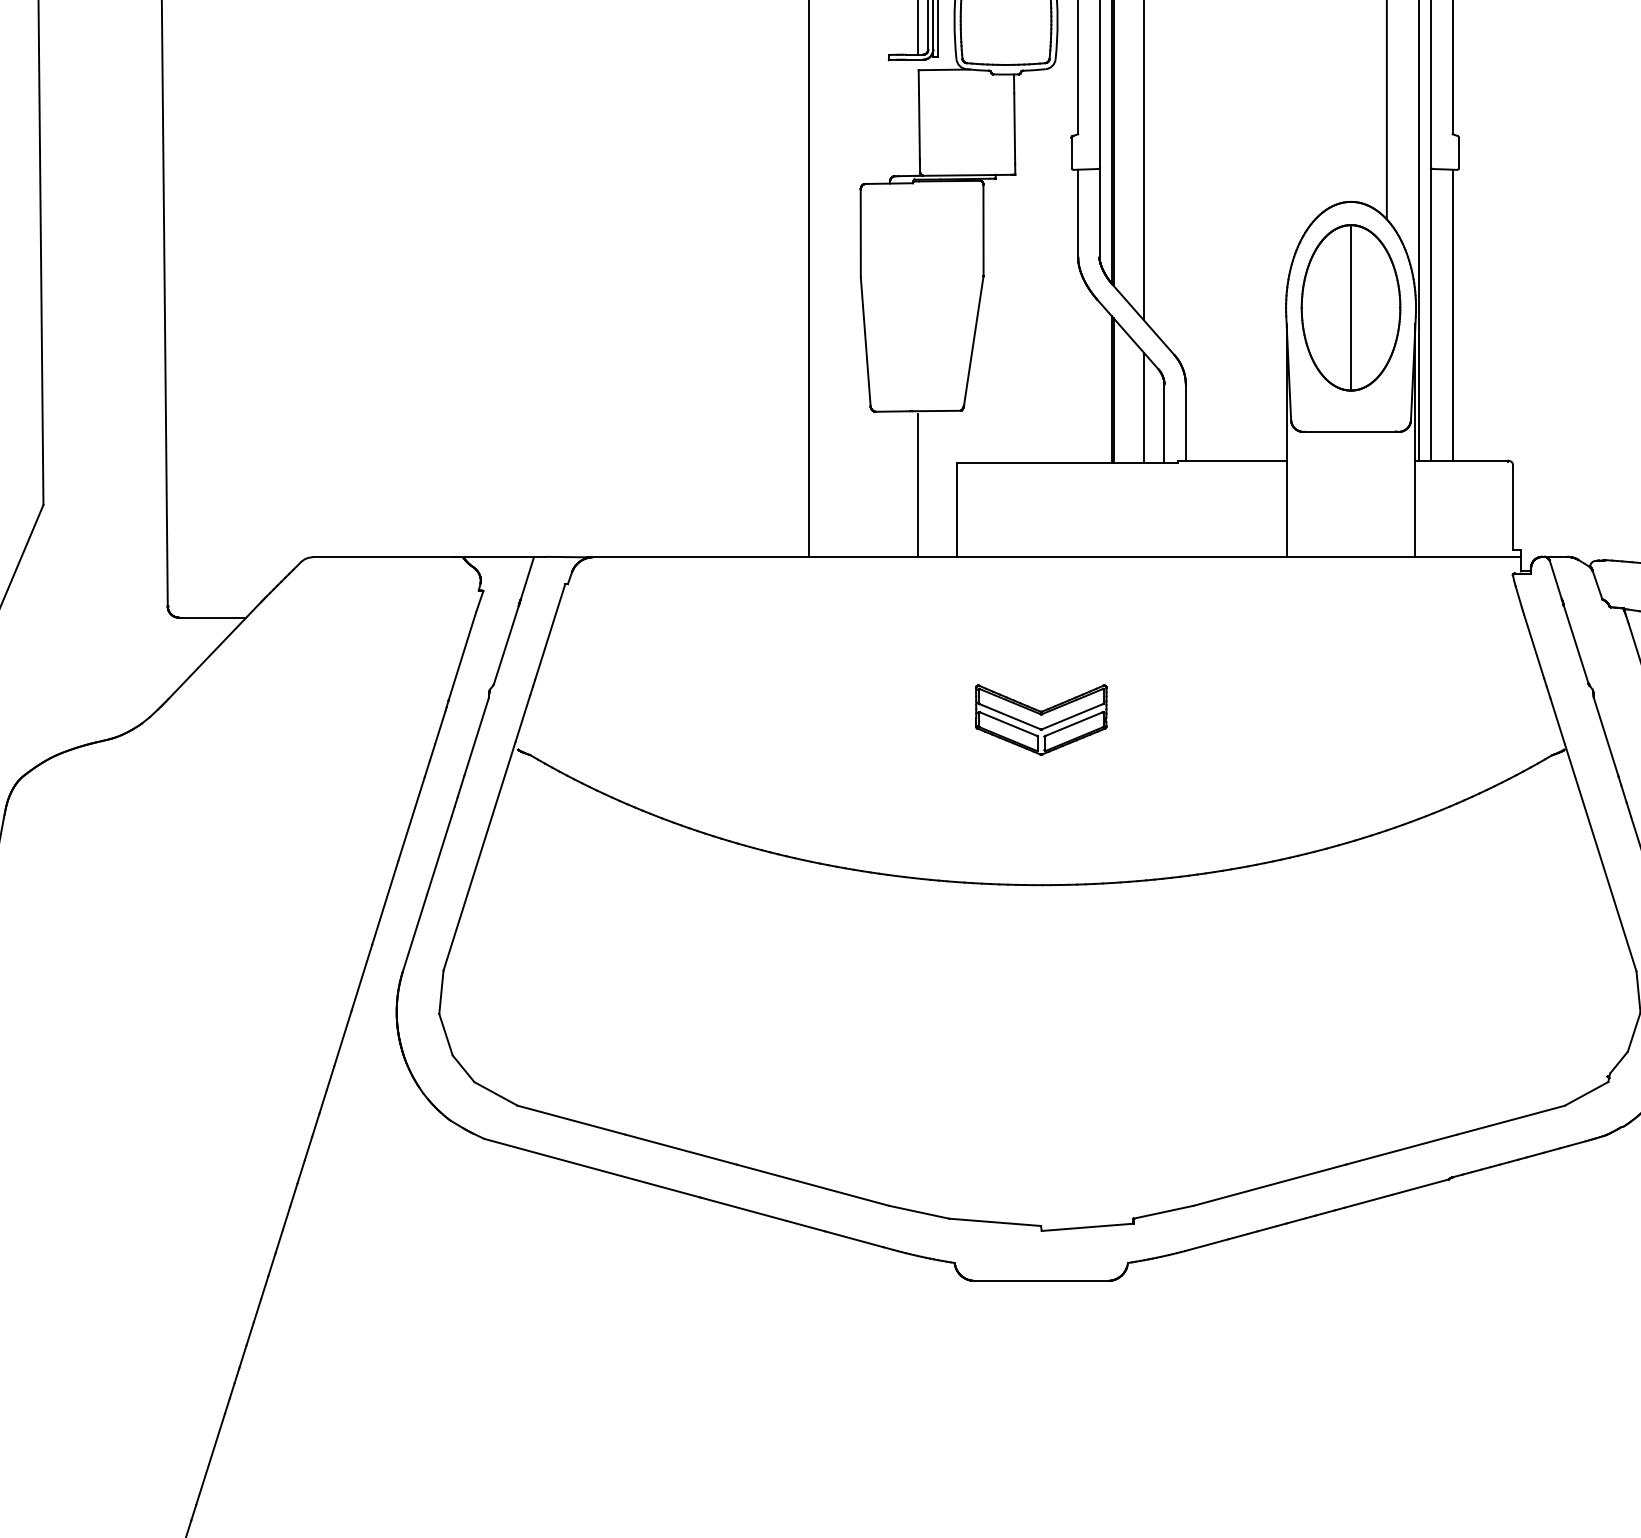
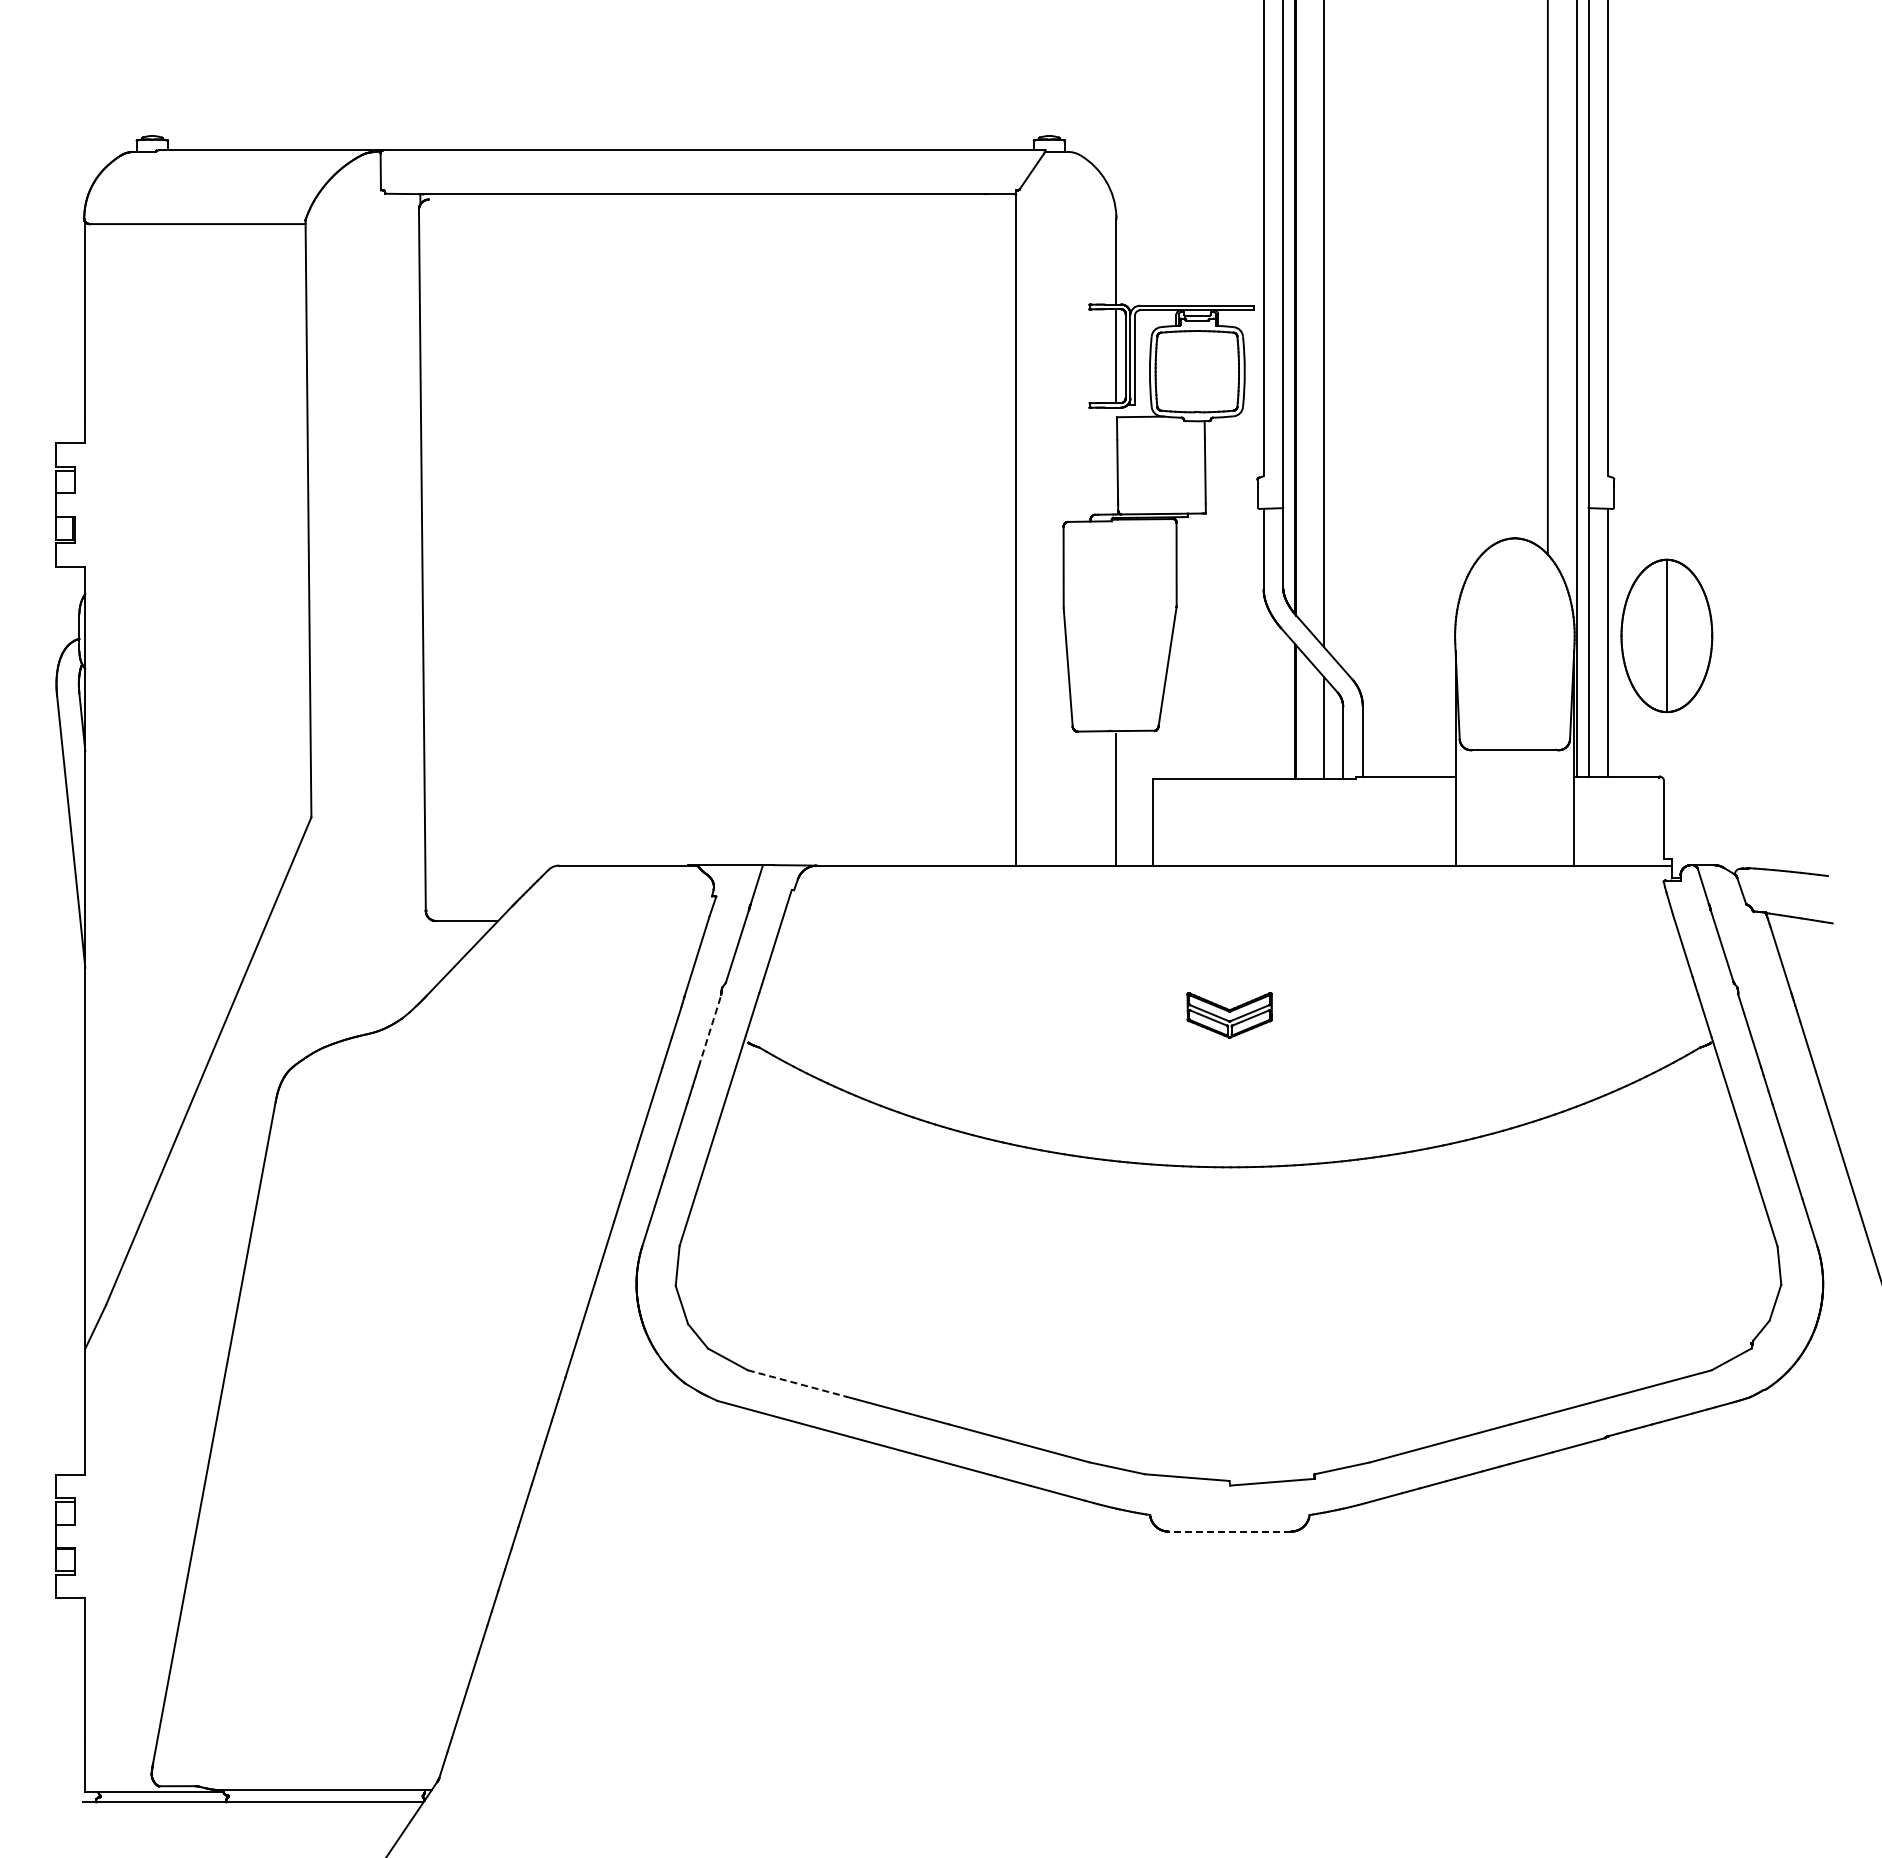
part: (1350, 307) -> (1666, 635), moved
part: (1040, 720) -> (1229, 1015), size x0.7
line: (477, 736) -> (710, 1030), solid -> dashed
line: (571, 1120) -> (797, 1383), solid -> dashed
line: (1040, 1280) -> (1229, 1531), solid -> dashed

